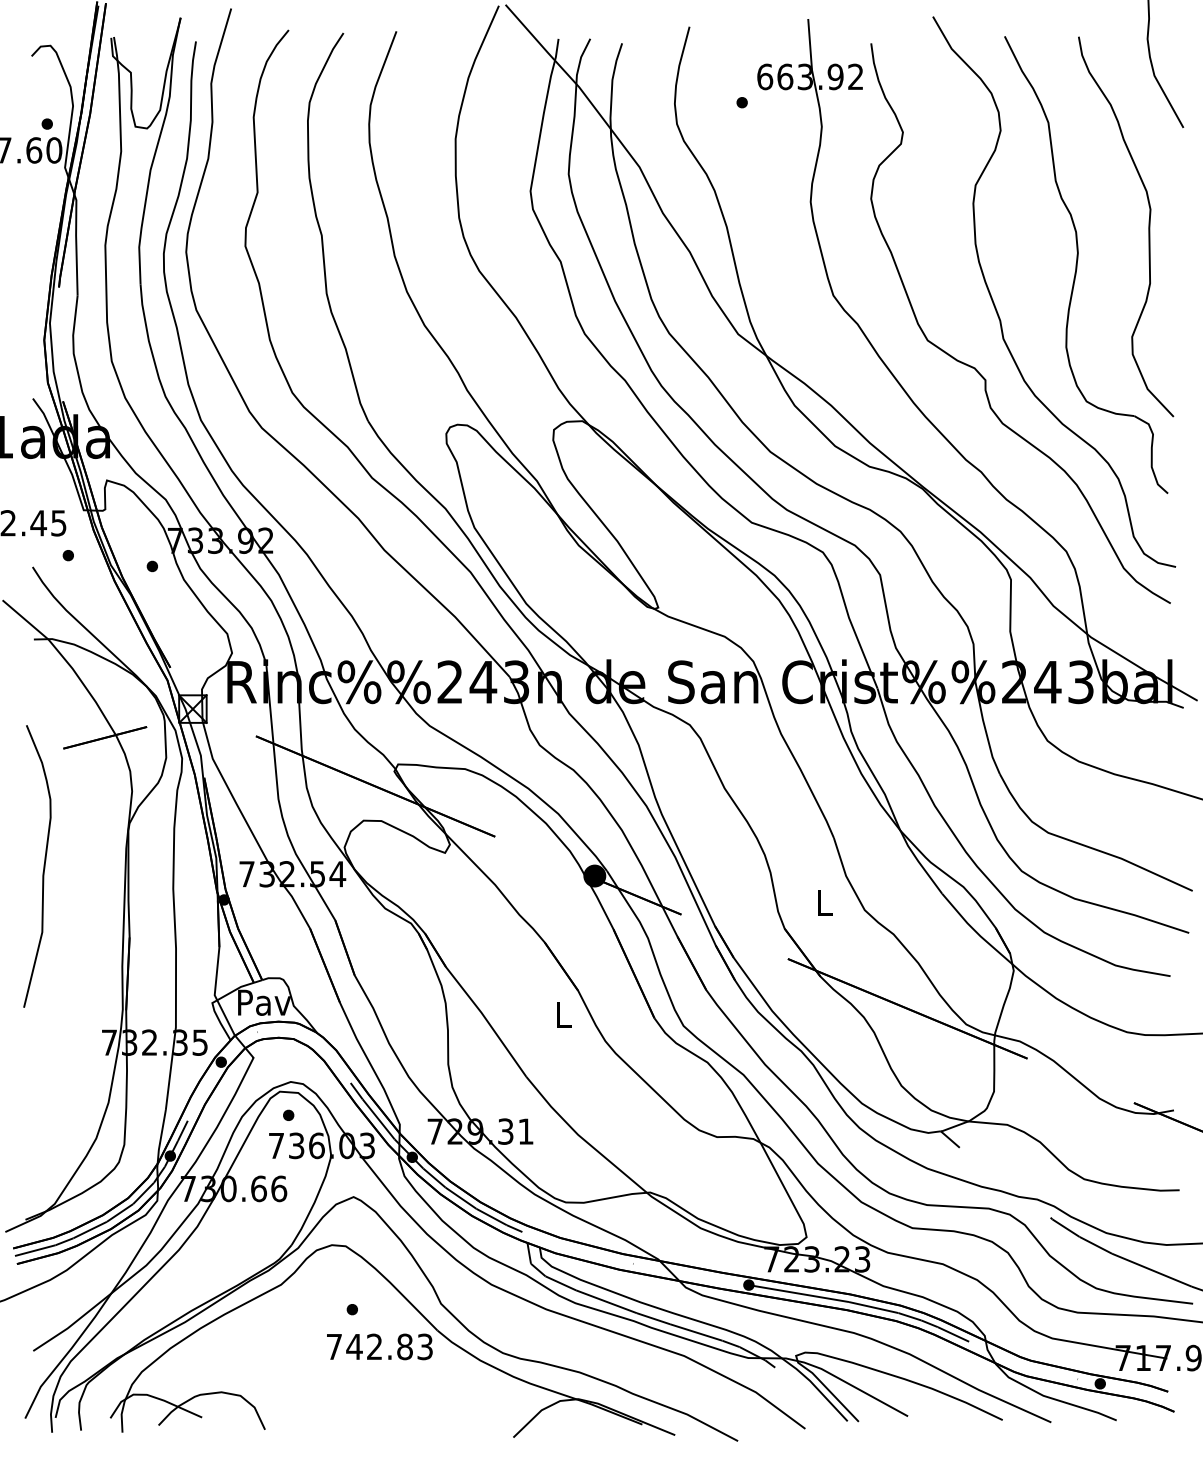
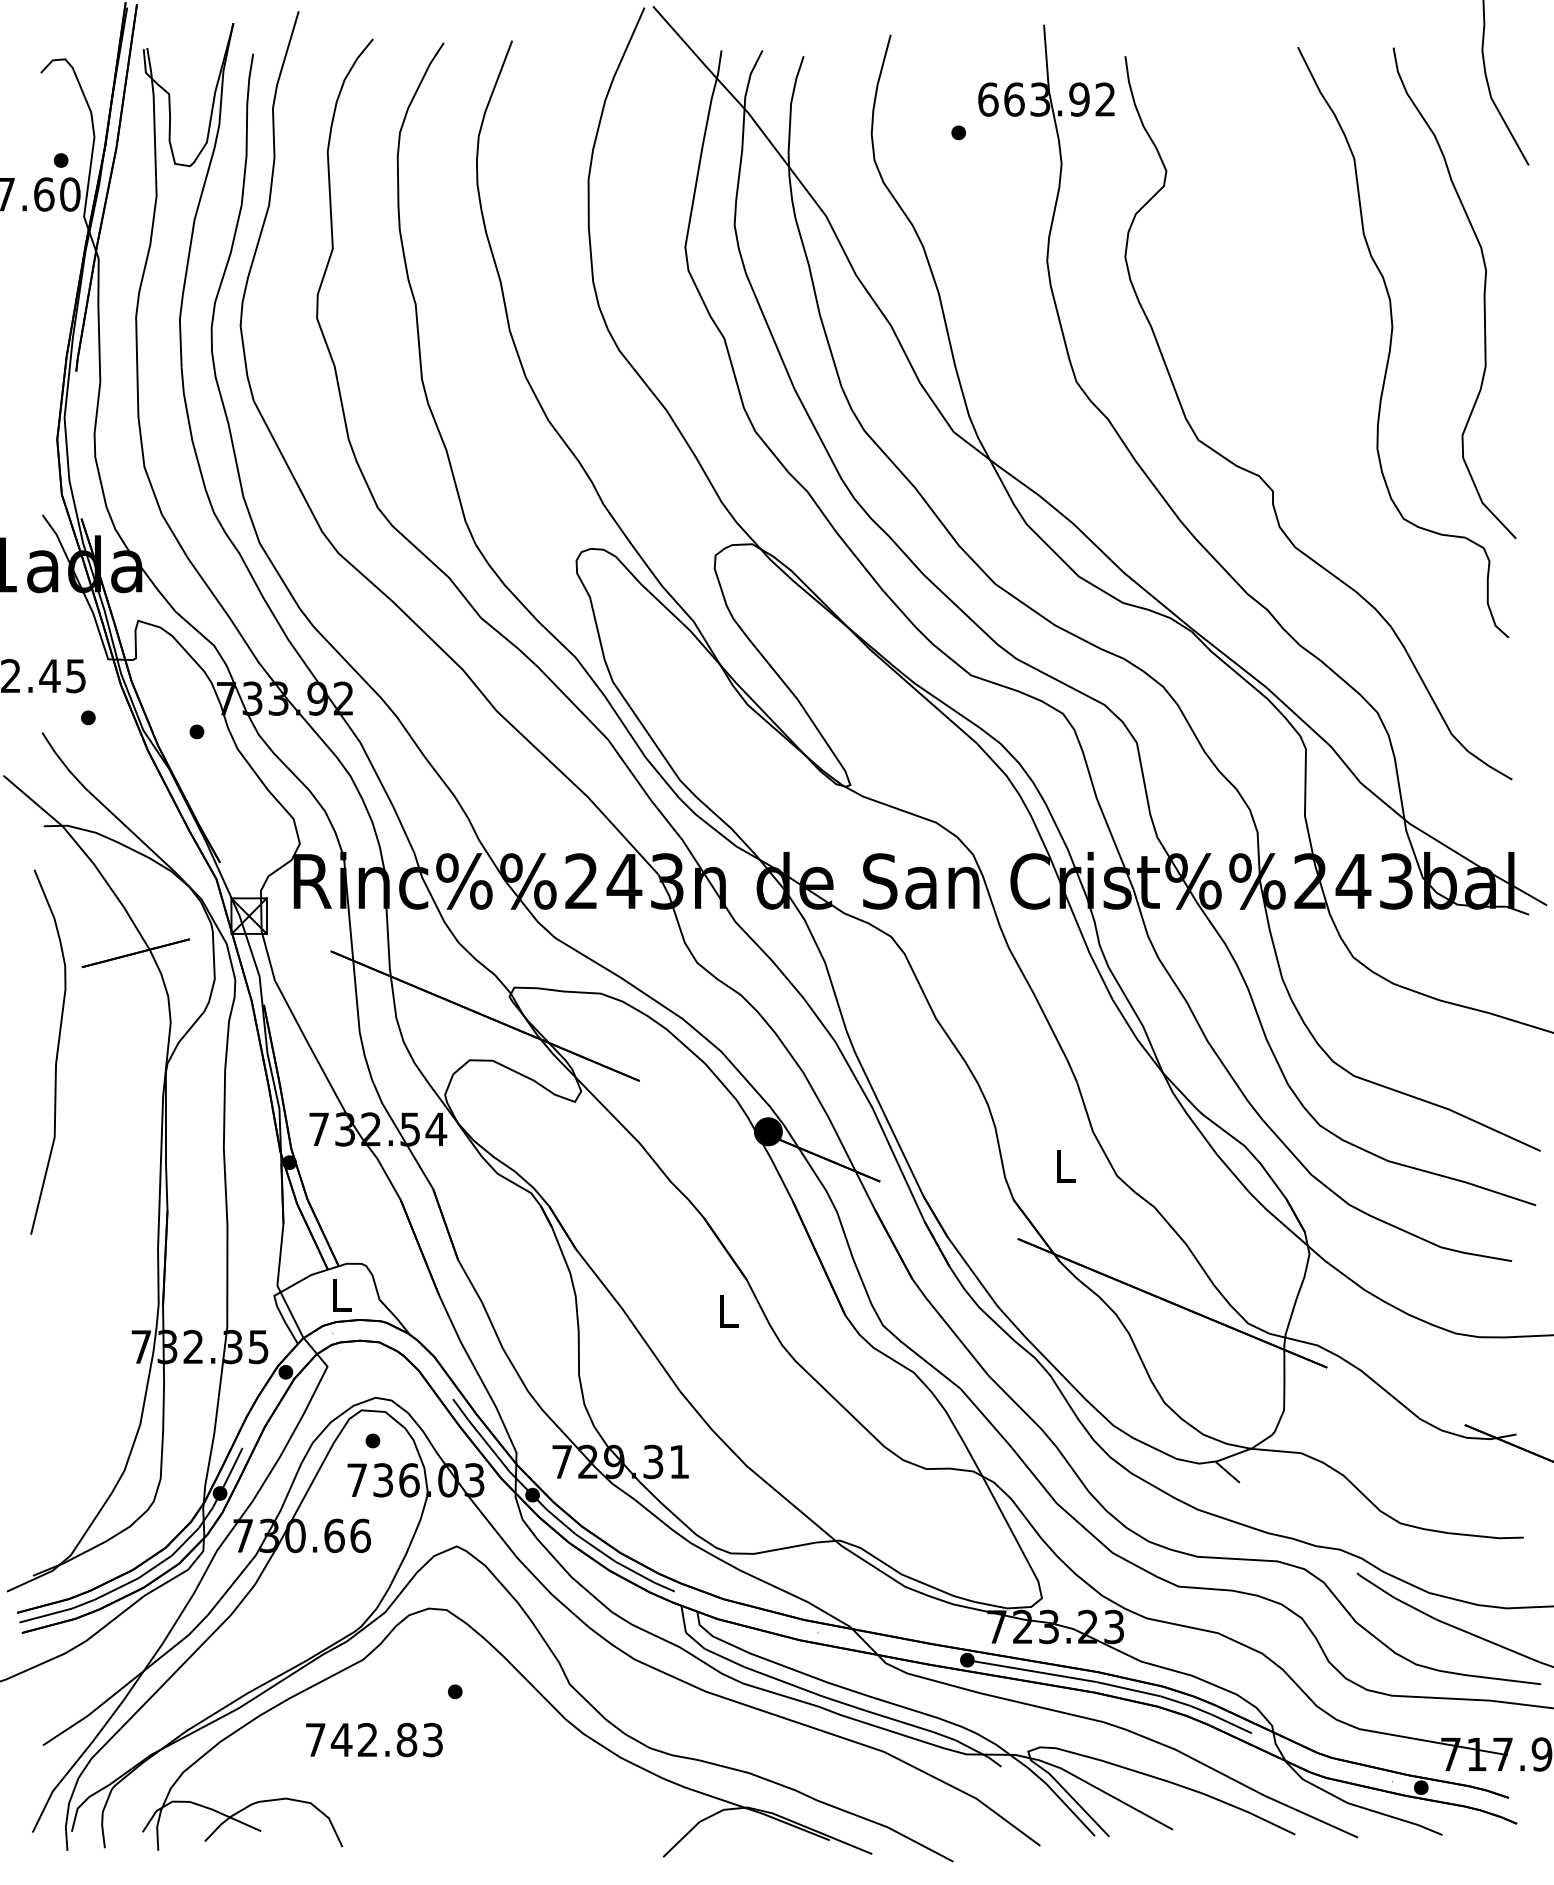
curve: (998, 312) -> (1289, 403), removed
curve: (43, 866) -> (56, 1052), moved
text: (264, 1002) -> (341, 1295), Pav -> L
text: (379, 1346) -> (373, 1739), moved

